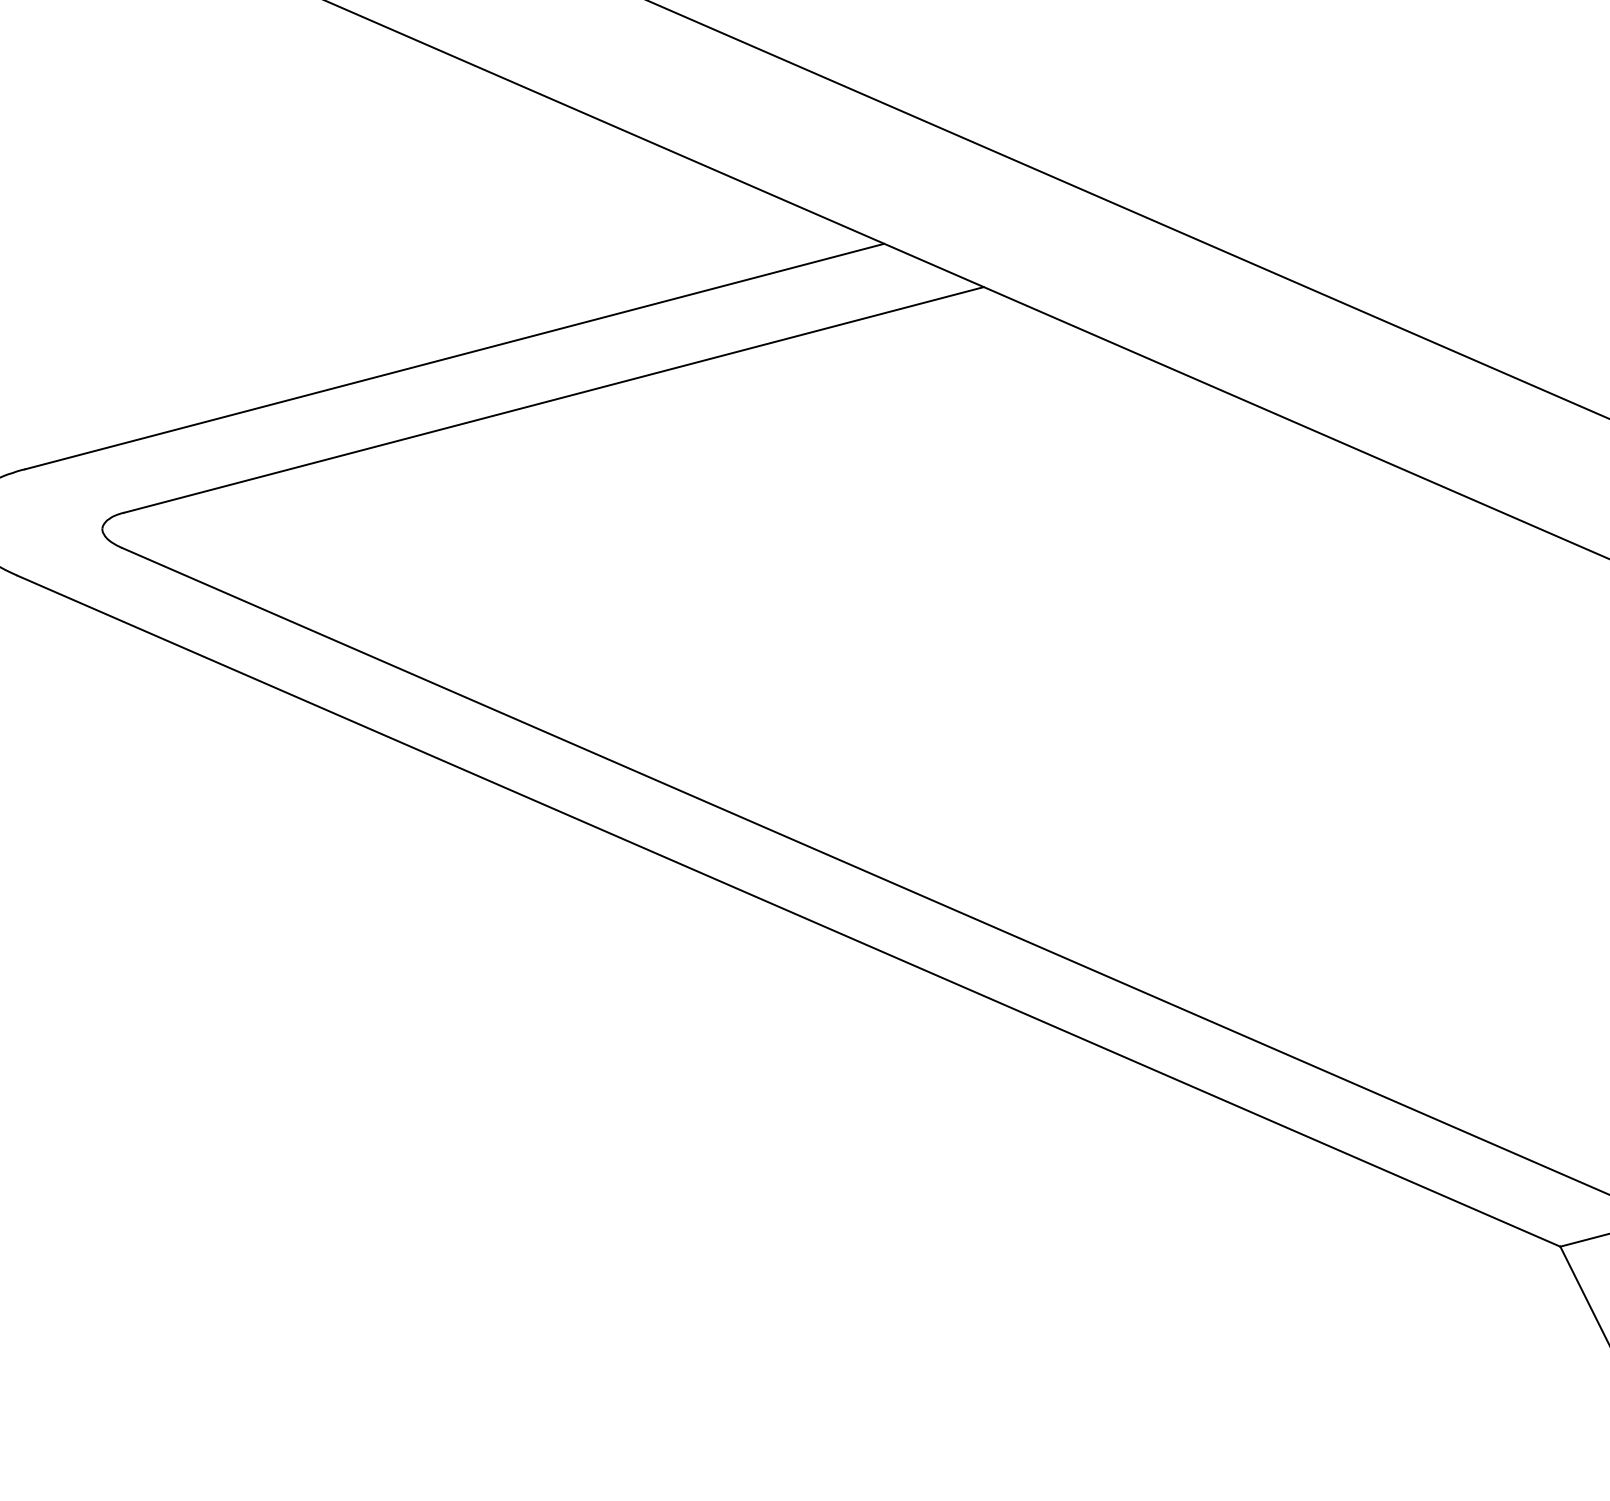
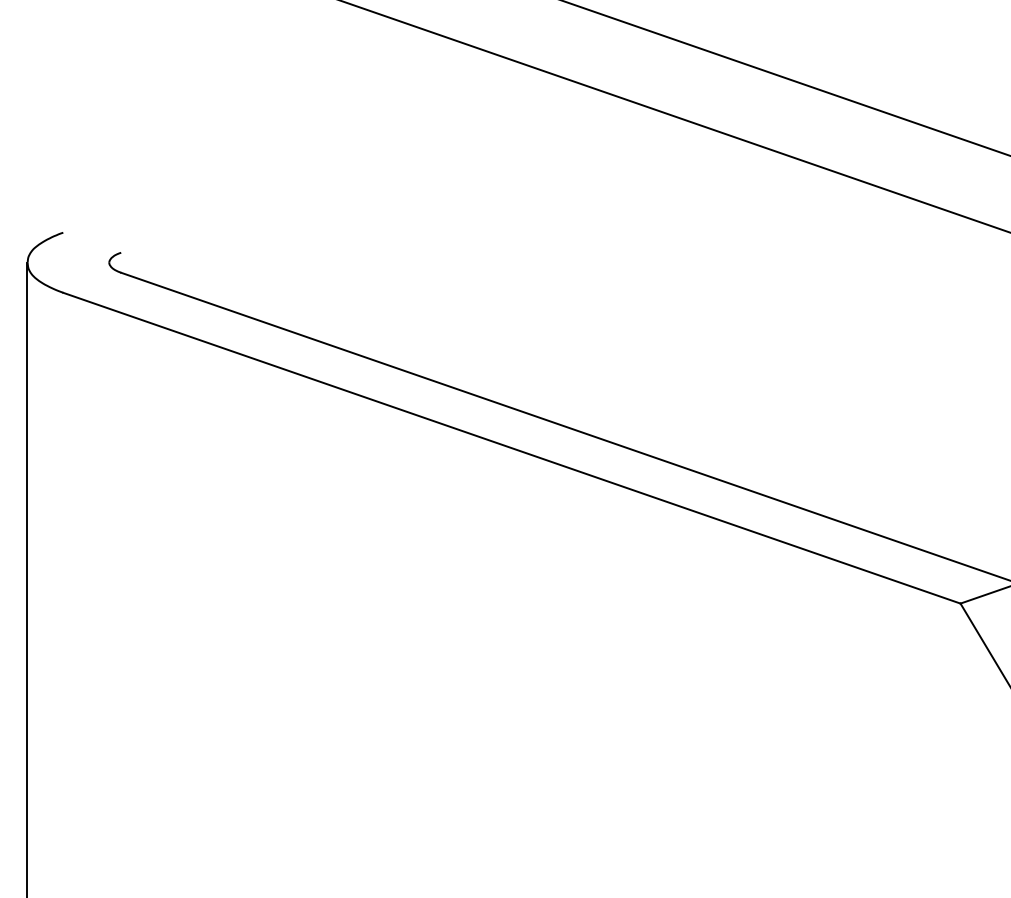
line: (453, 356) -> (299, 150), removed
line: (553, 399) -> (357, 170), removed

